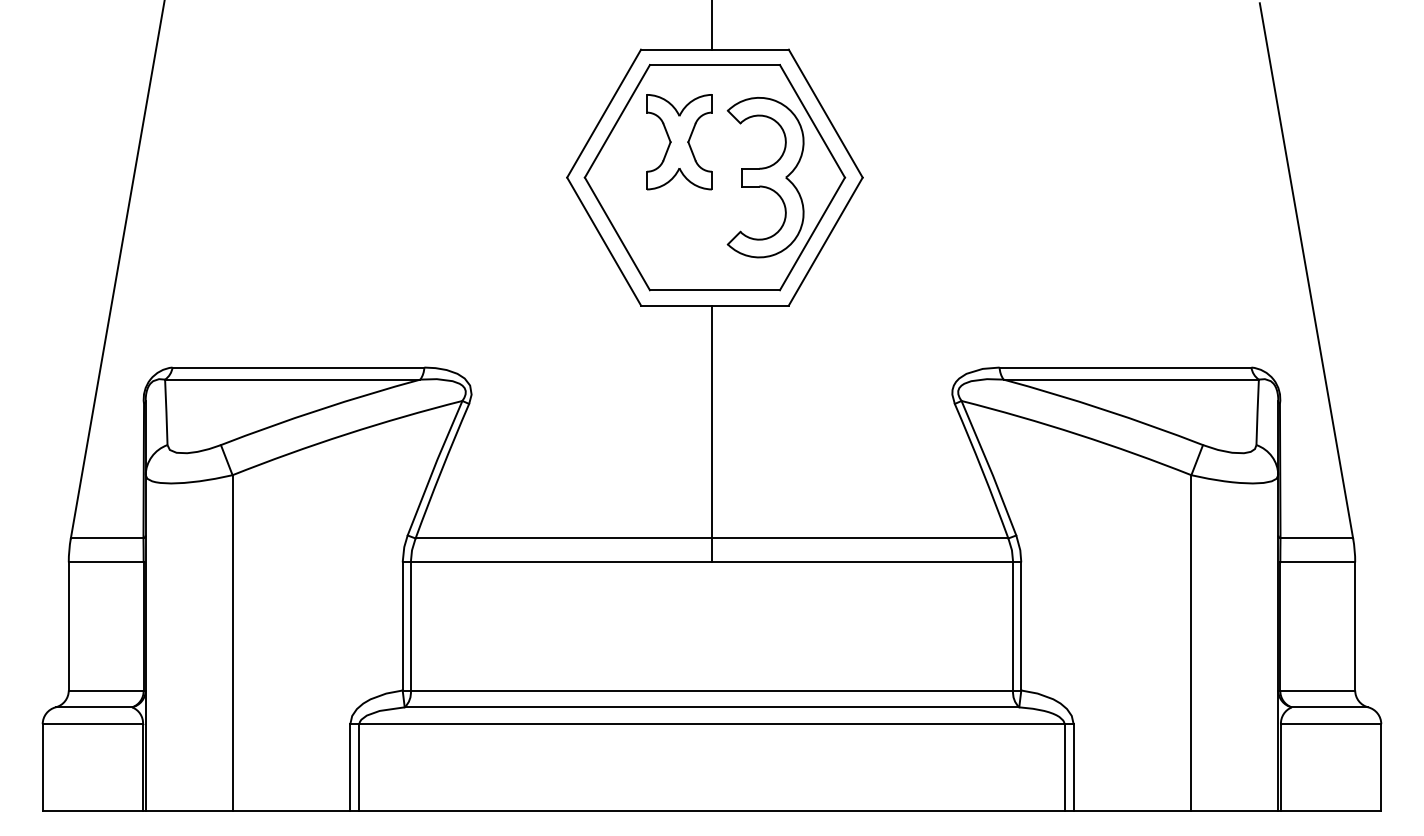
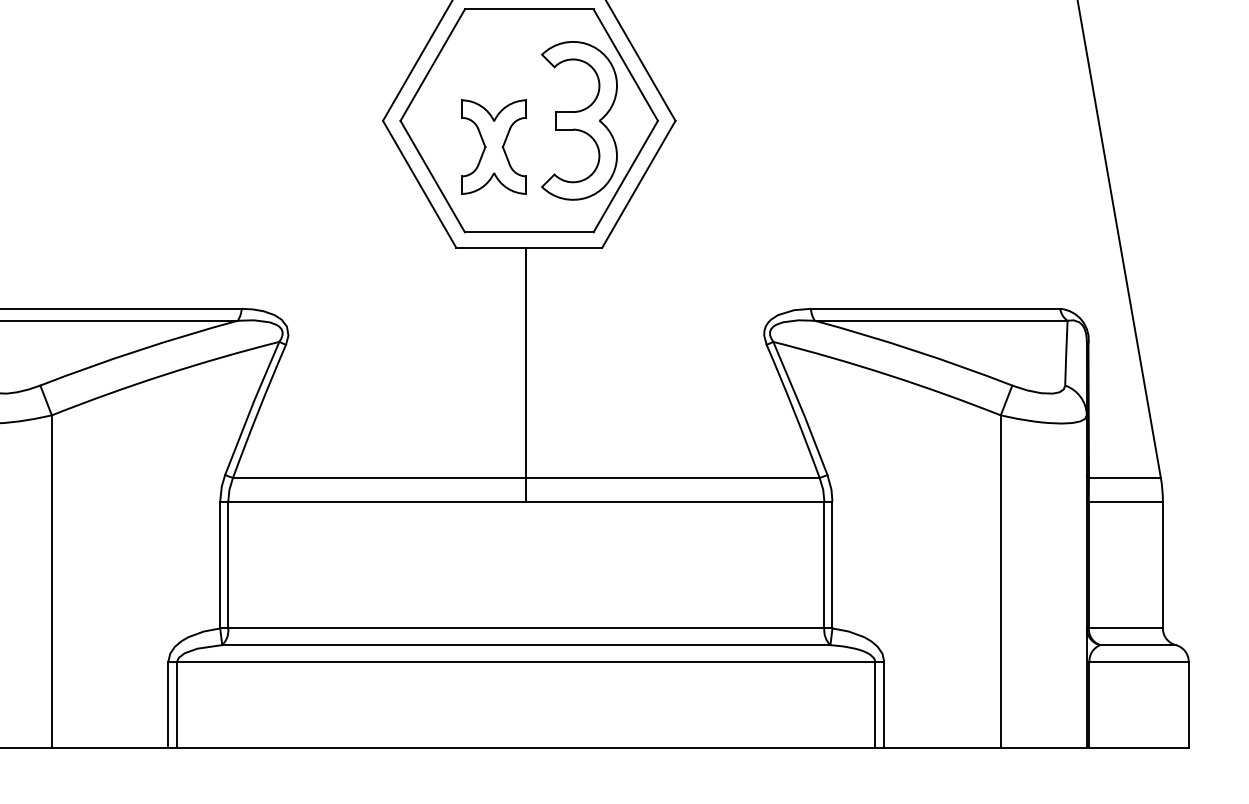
part: (679, 142) -> (494, 147), moved

